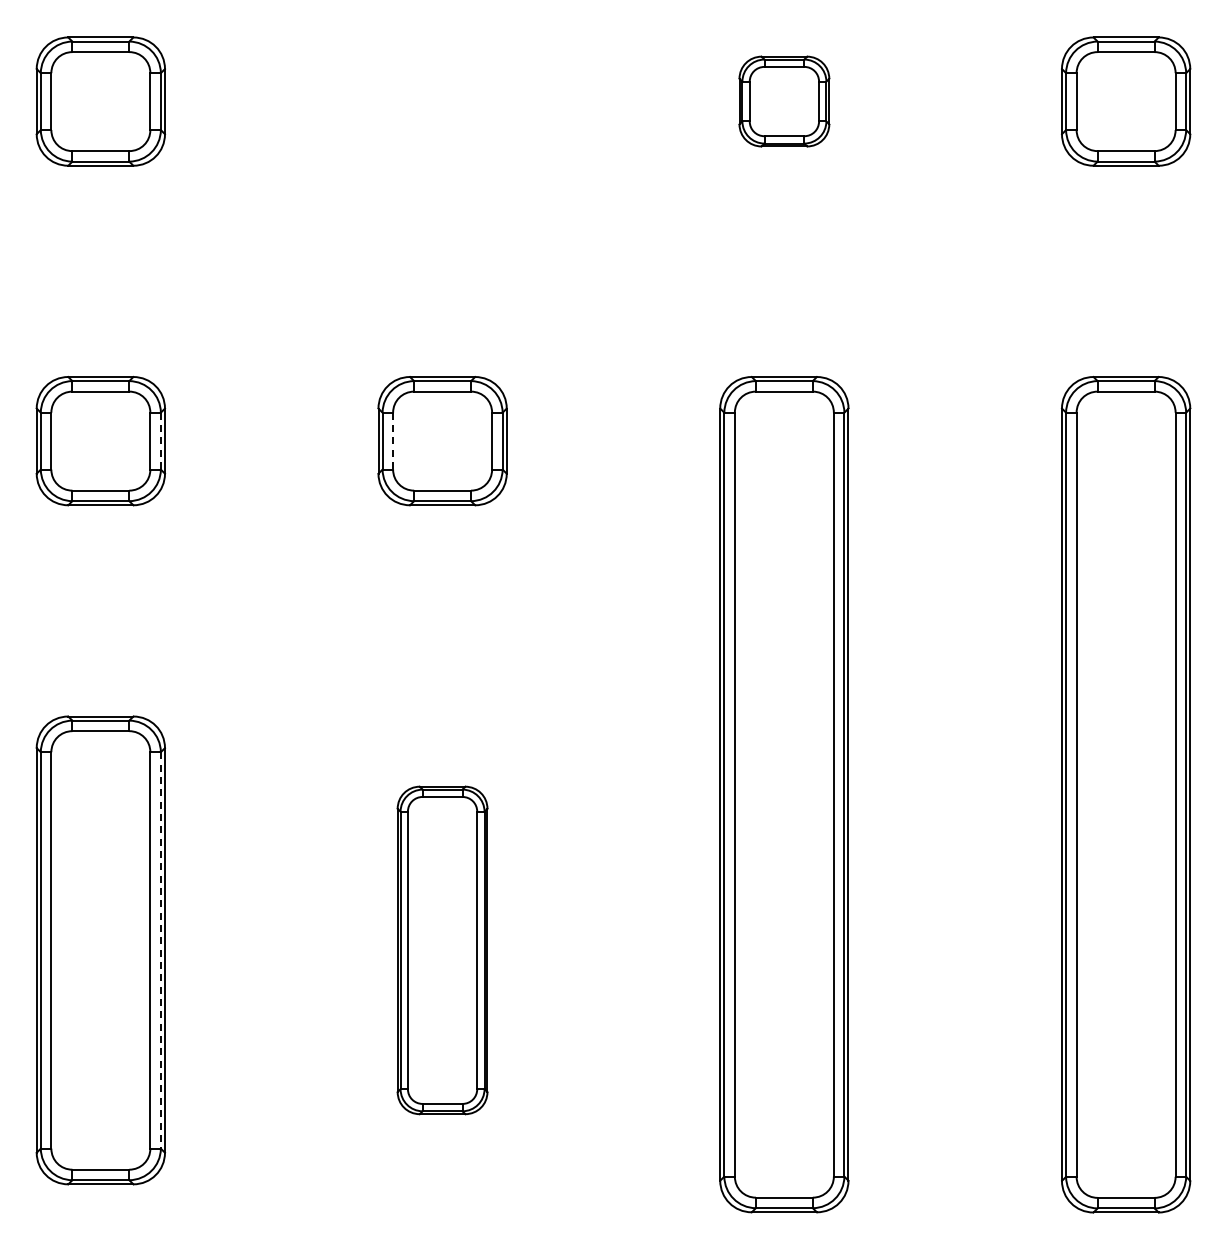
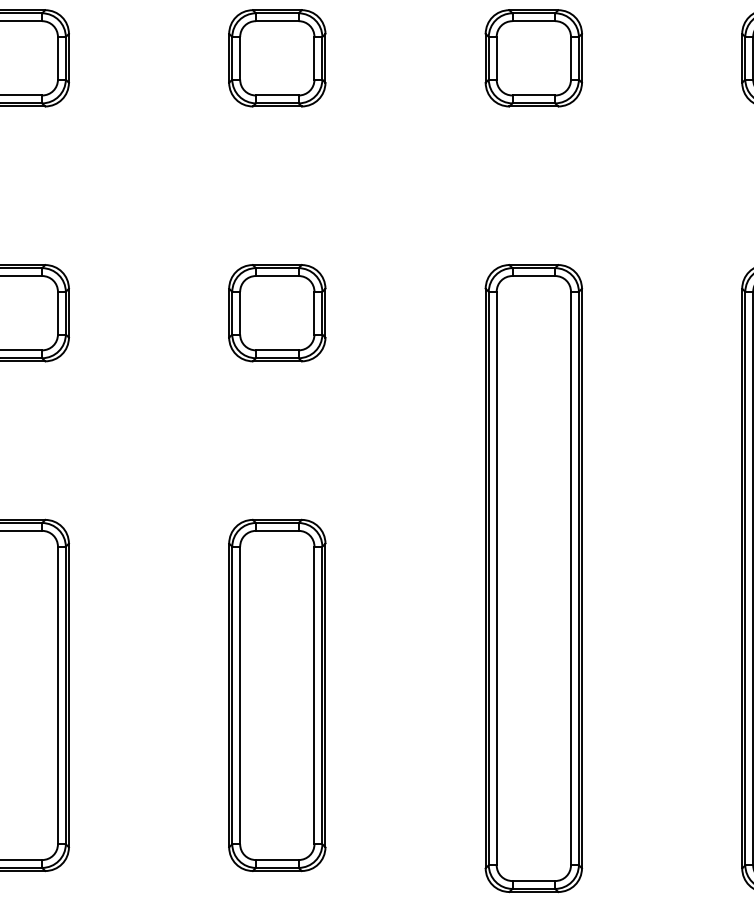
part: (442, 101) -> (277, 58), added
part: (784, 101) -> (533, 58), size x1.43
line: (160, 441) -> (65, 313), dashed -> solid
line: (393, 441) -> (240, 313), dashed -> solid
line: (160, 950) -> (65, 695), dashed -> solid
part: (442, 950) -> (277, 695), size x1.43

